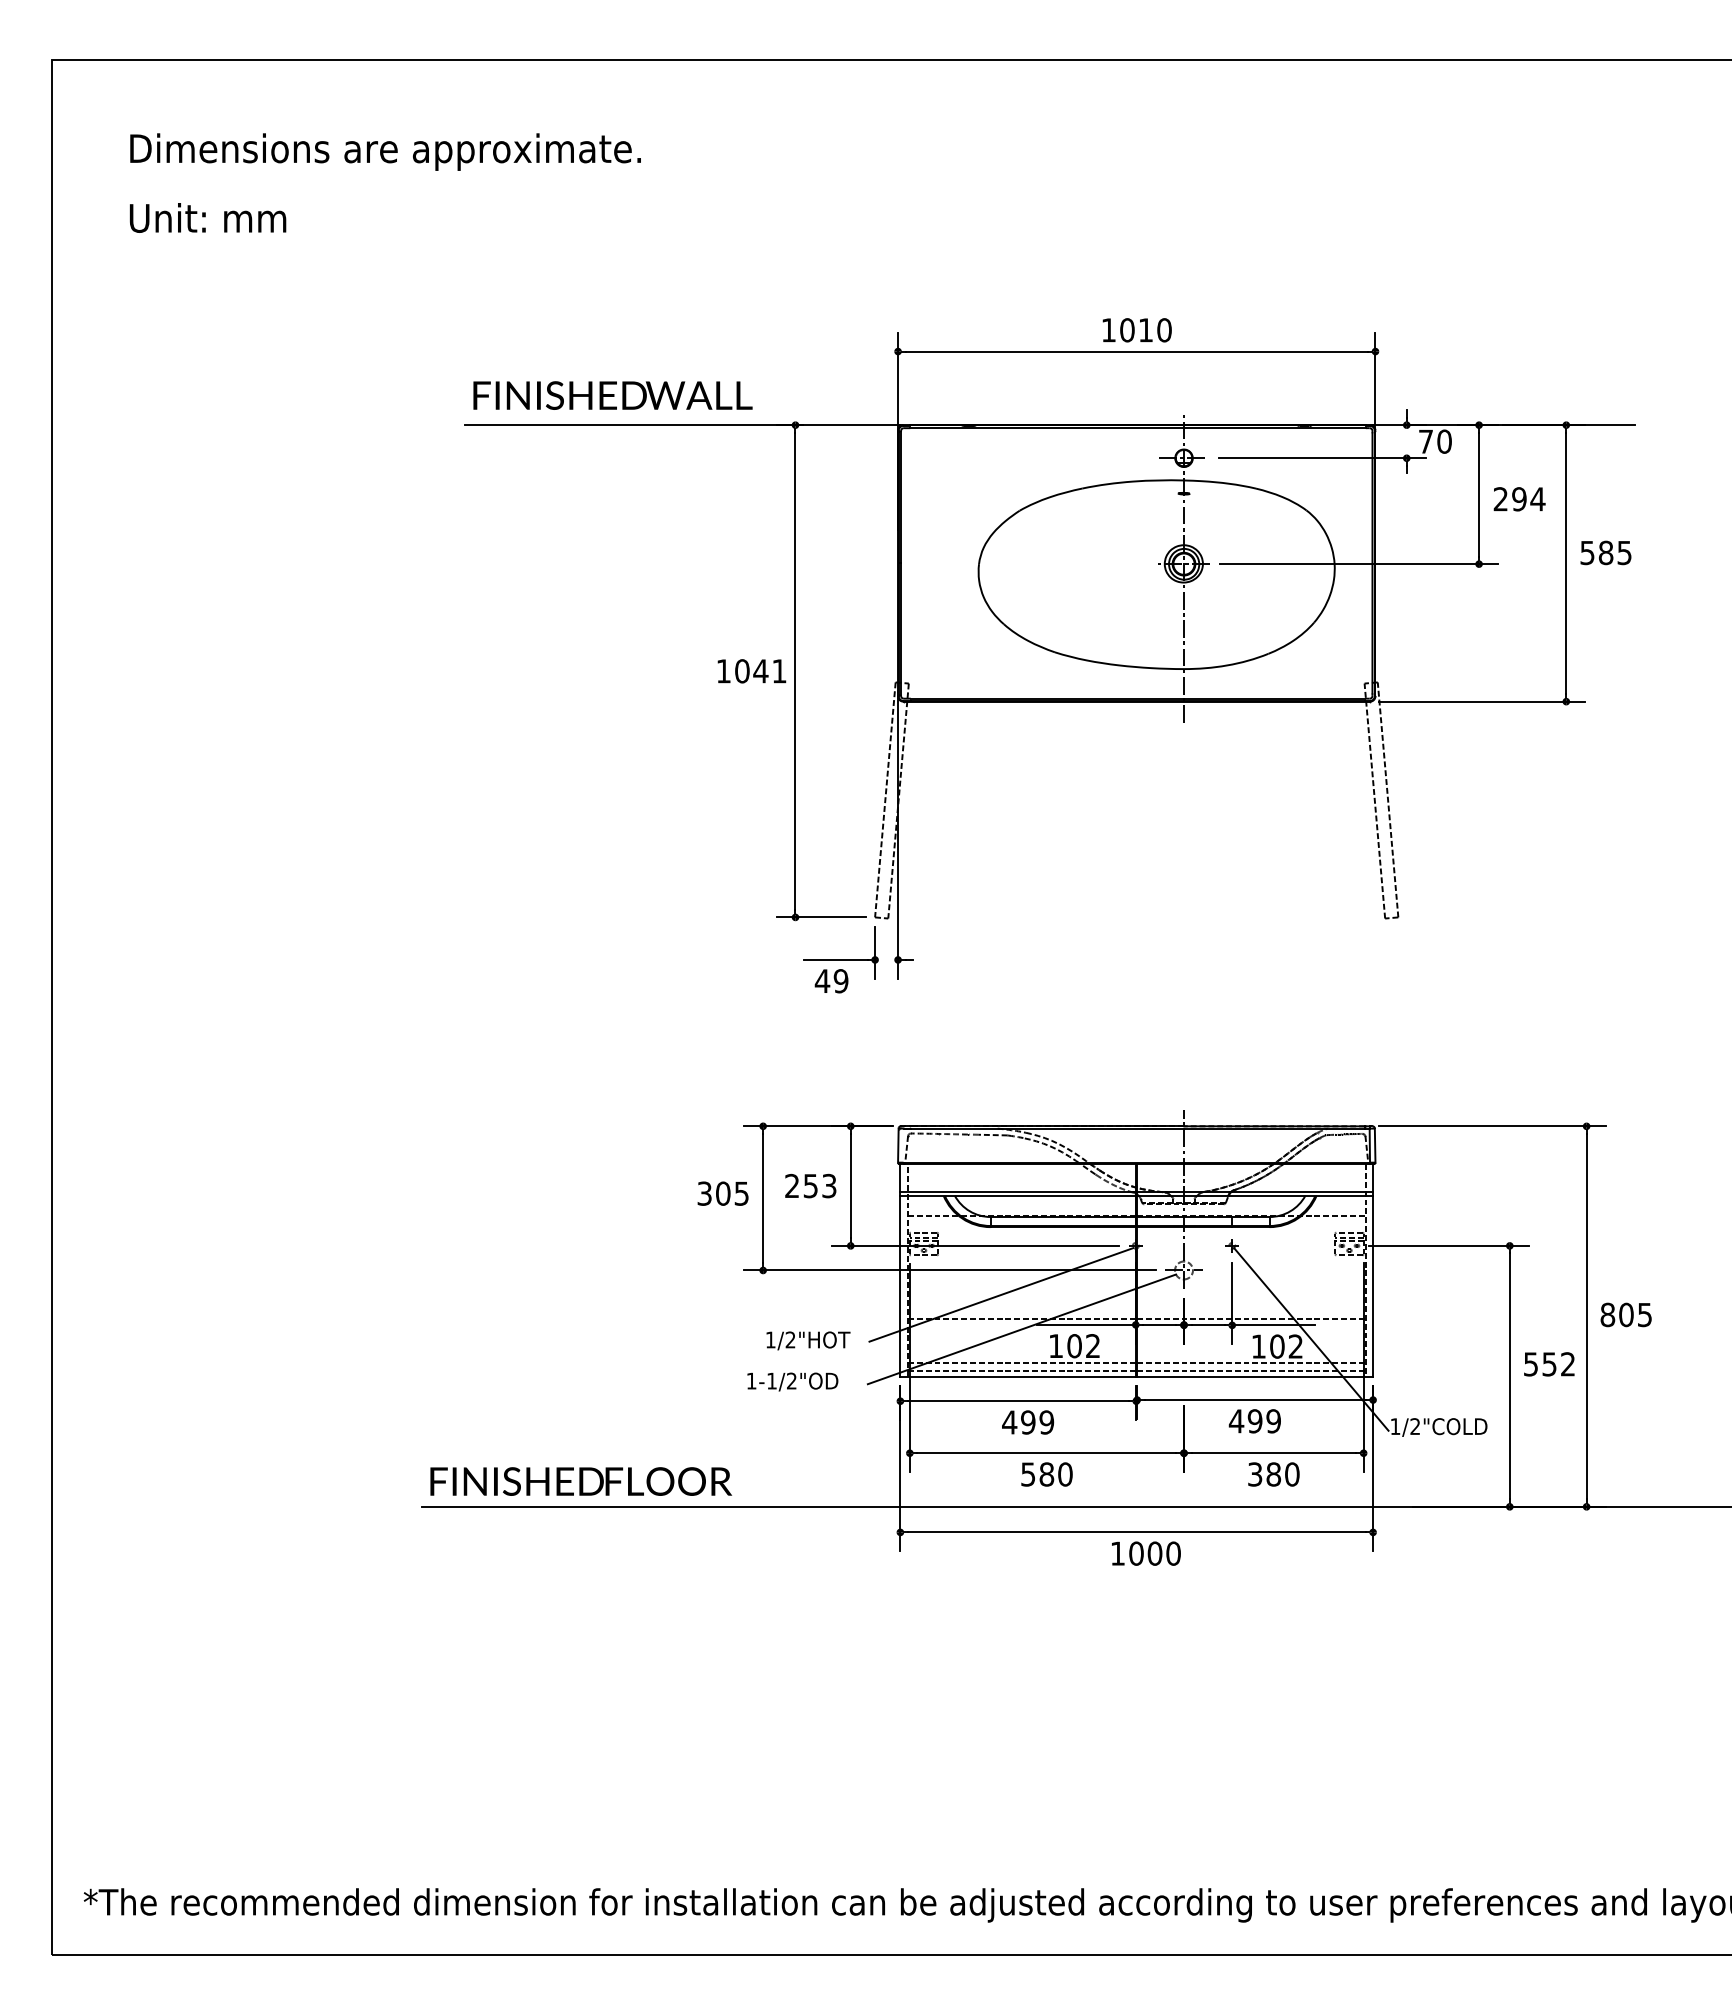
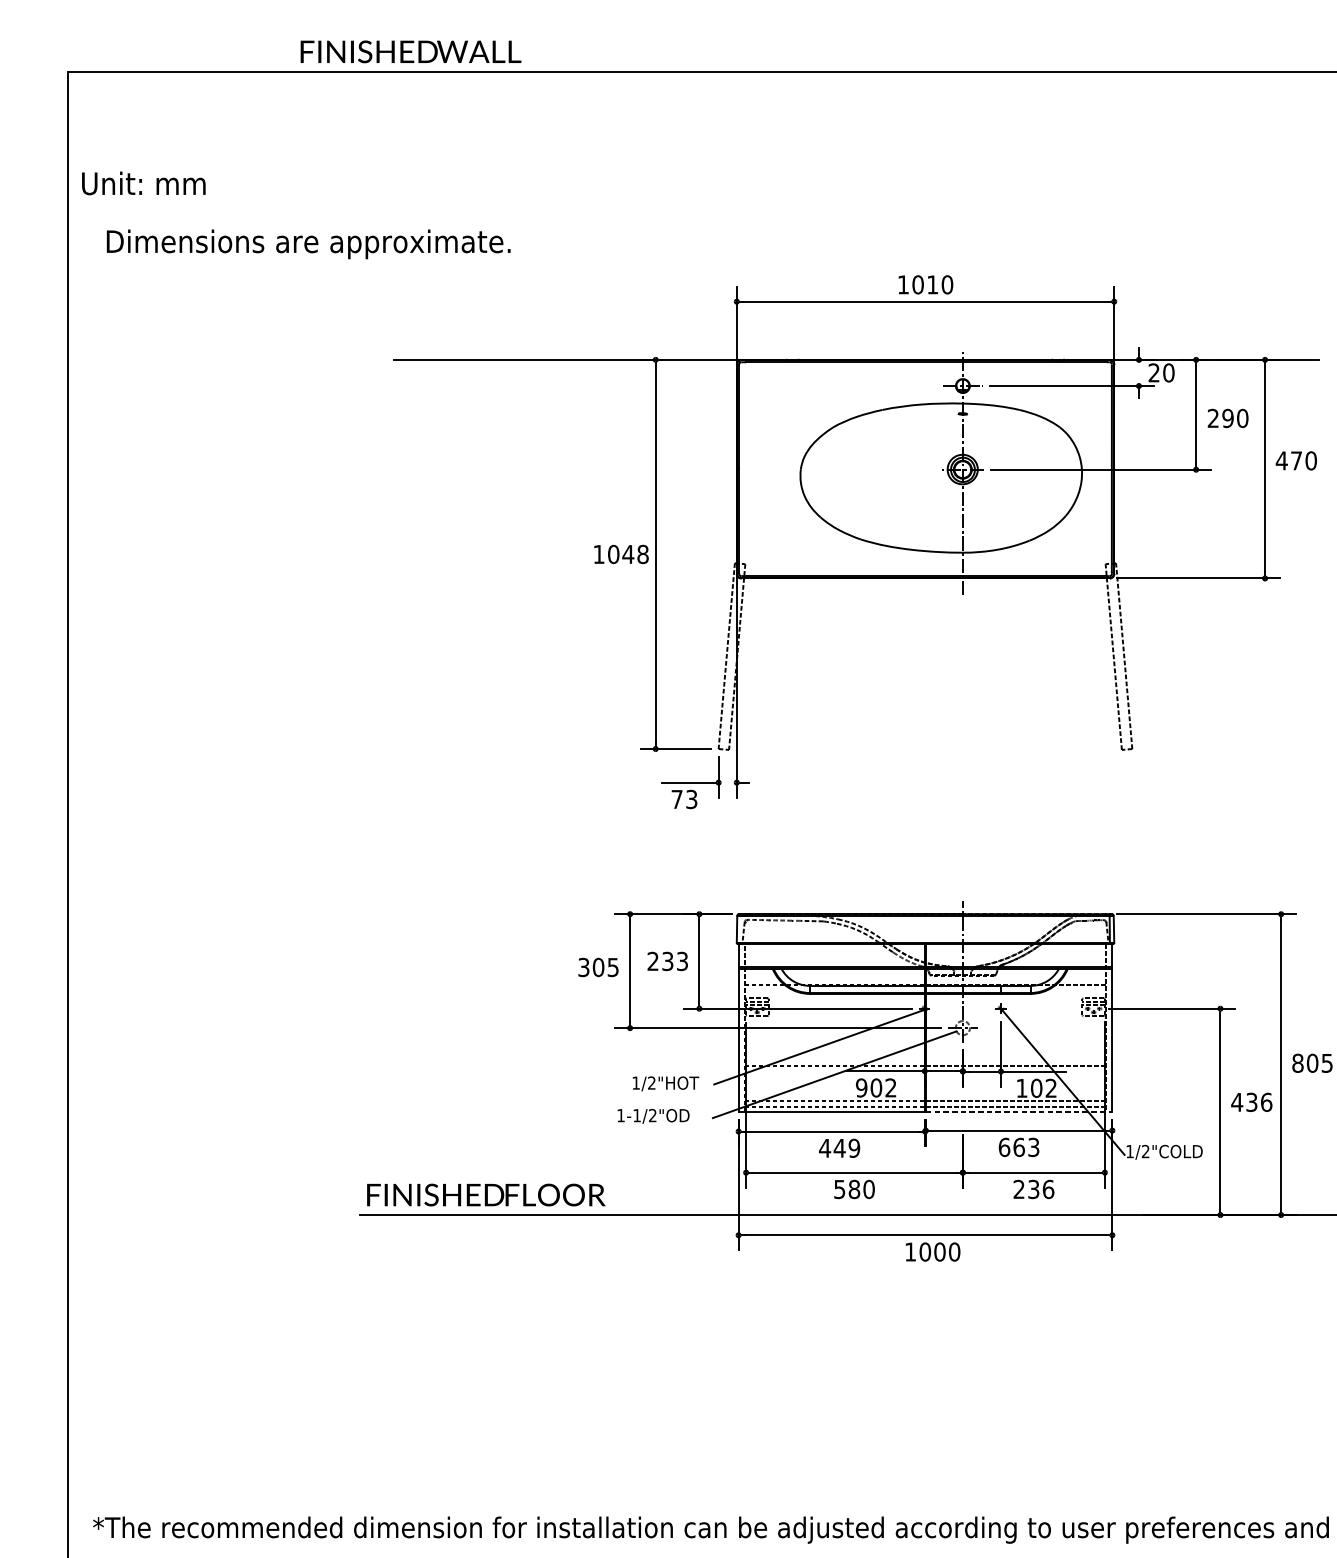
text: (385, 151) -> (308, 243), moved
text: (208, 217) -> (144, 183), moved
text: (612, 395) -> (410, 51), moved
text: (1425, 441) -> (1153, 372), 70 -> 20
text: (1537, 499) -> (1242, 418), 294 -> 290
text: (1605, 552) -> (1296, 460), 585 -> 470
text: (779, 671) -> (643, 554), 1041 -> 1048
text: (831, 981) -> (684, 799), 49 -> 73
text: (810, 1185) -> (667, 960), 253 -> 233
text: (1055, 1346) -> (861, 1088), 102 -> 902
text: (1549, 1364) -> (1251, 1102), 552 -> 436
line: (1255, 1376) -> (1019, 1111), solid -> dashed
text: (1254, 1421) -> (1018, 1147), 499 -> 663
text: (1027, 1422) -> (839, 1148), 499 -> 449
text: (1273, 1474) -> (1033, 1189), 380 -> 236

